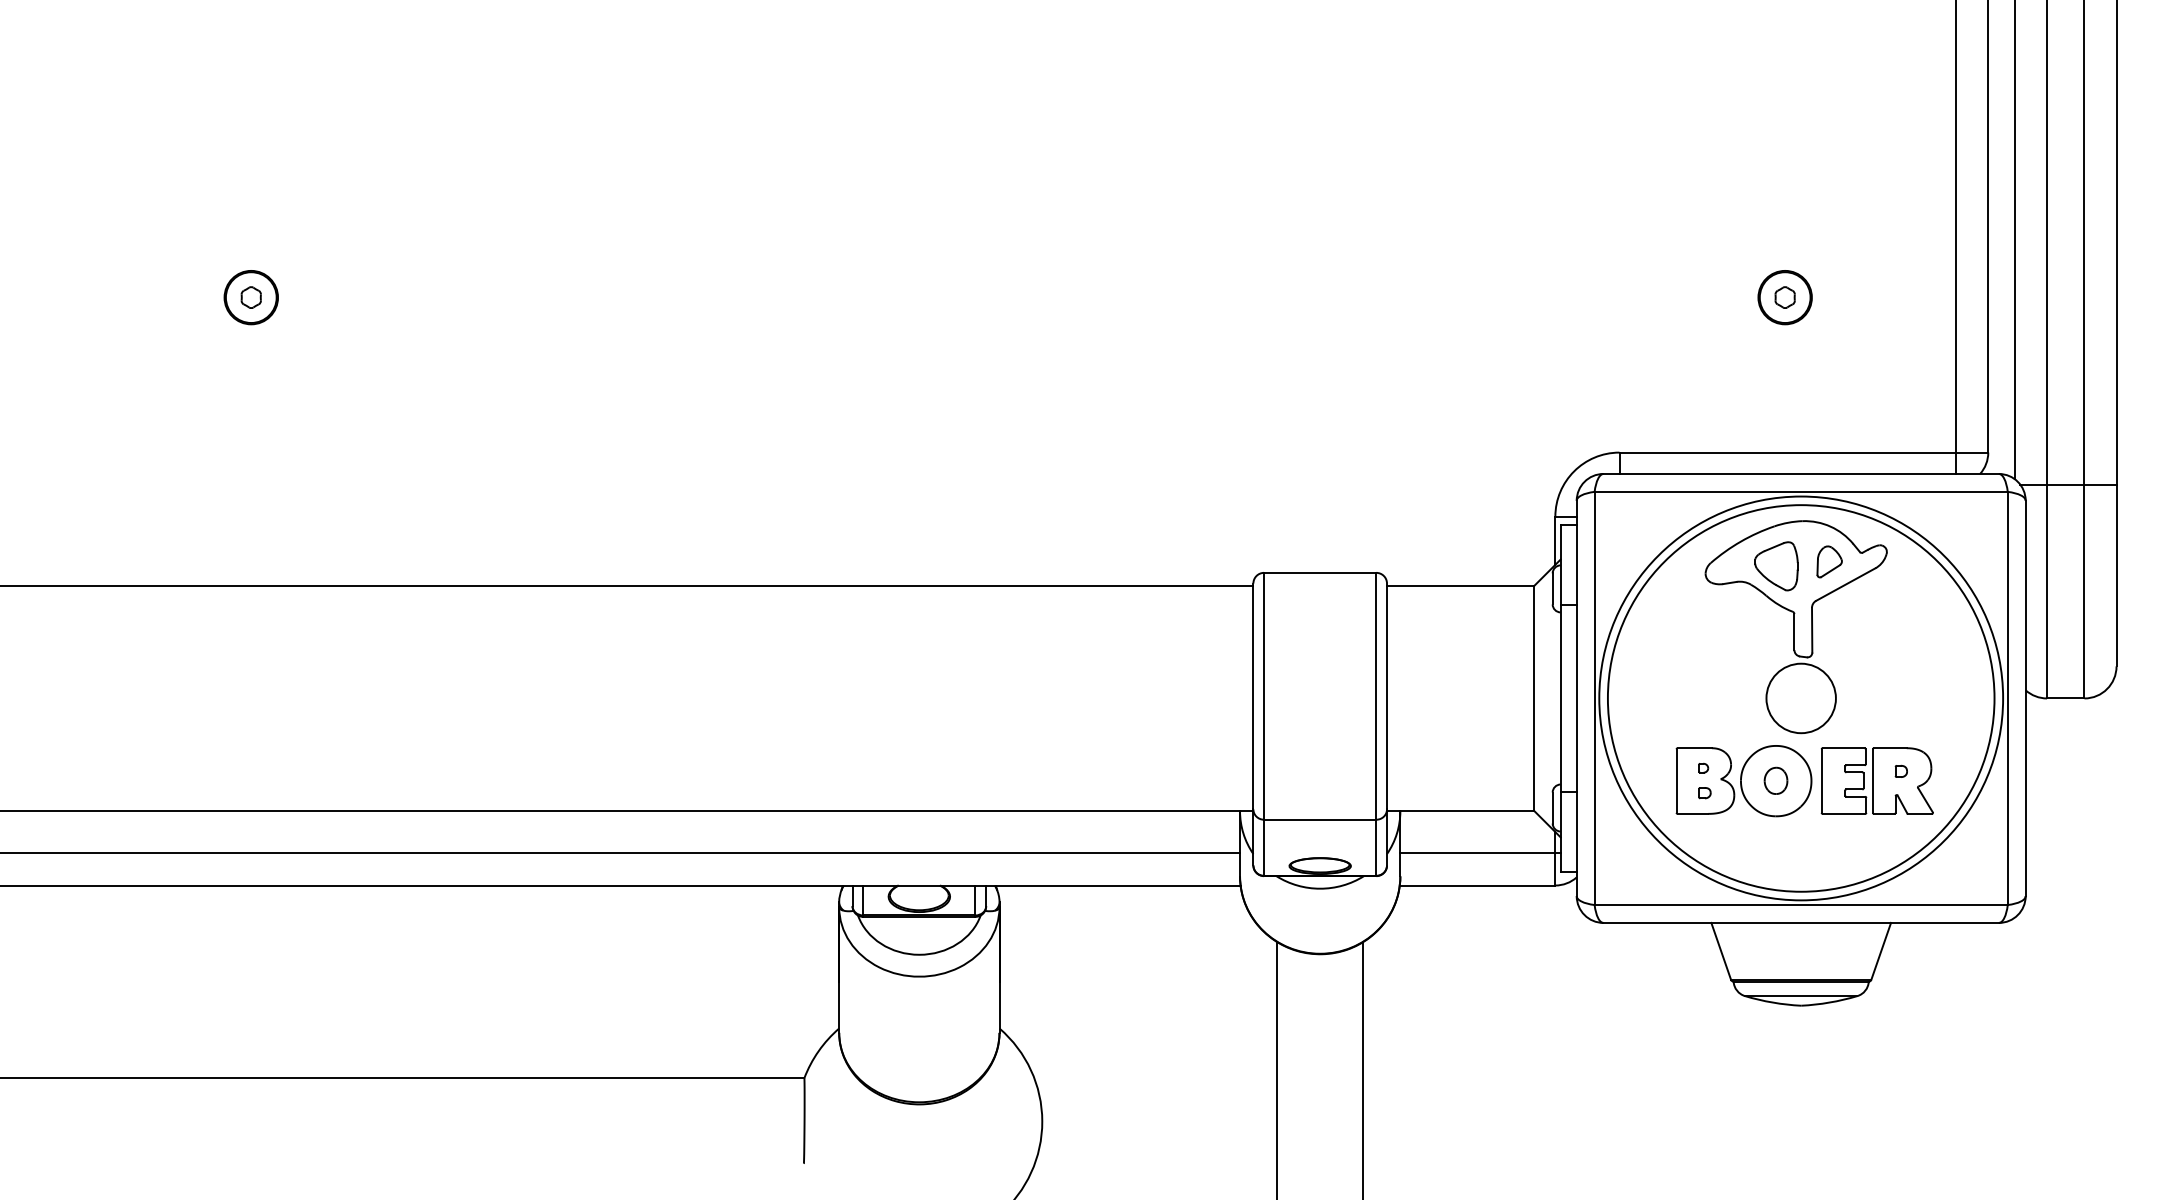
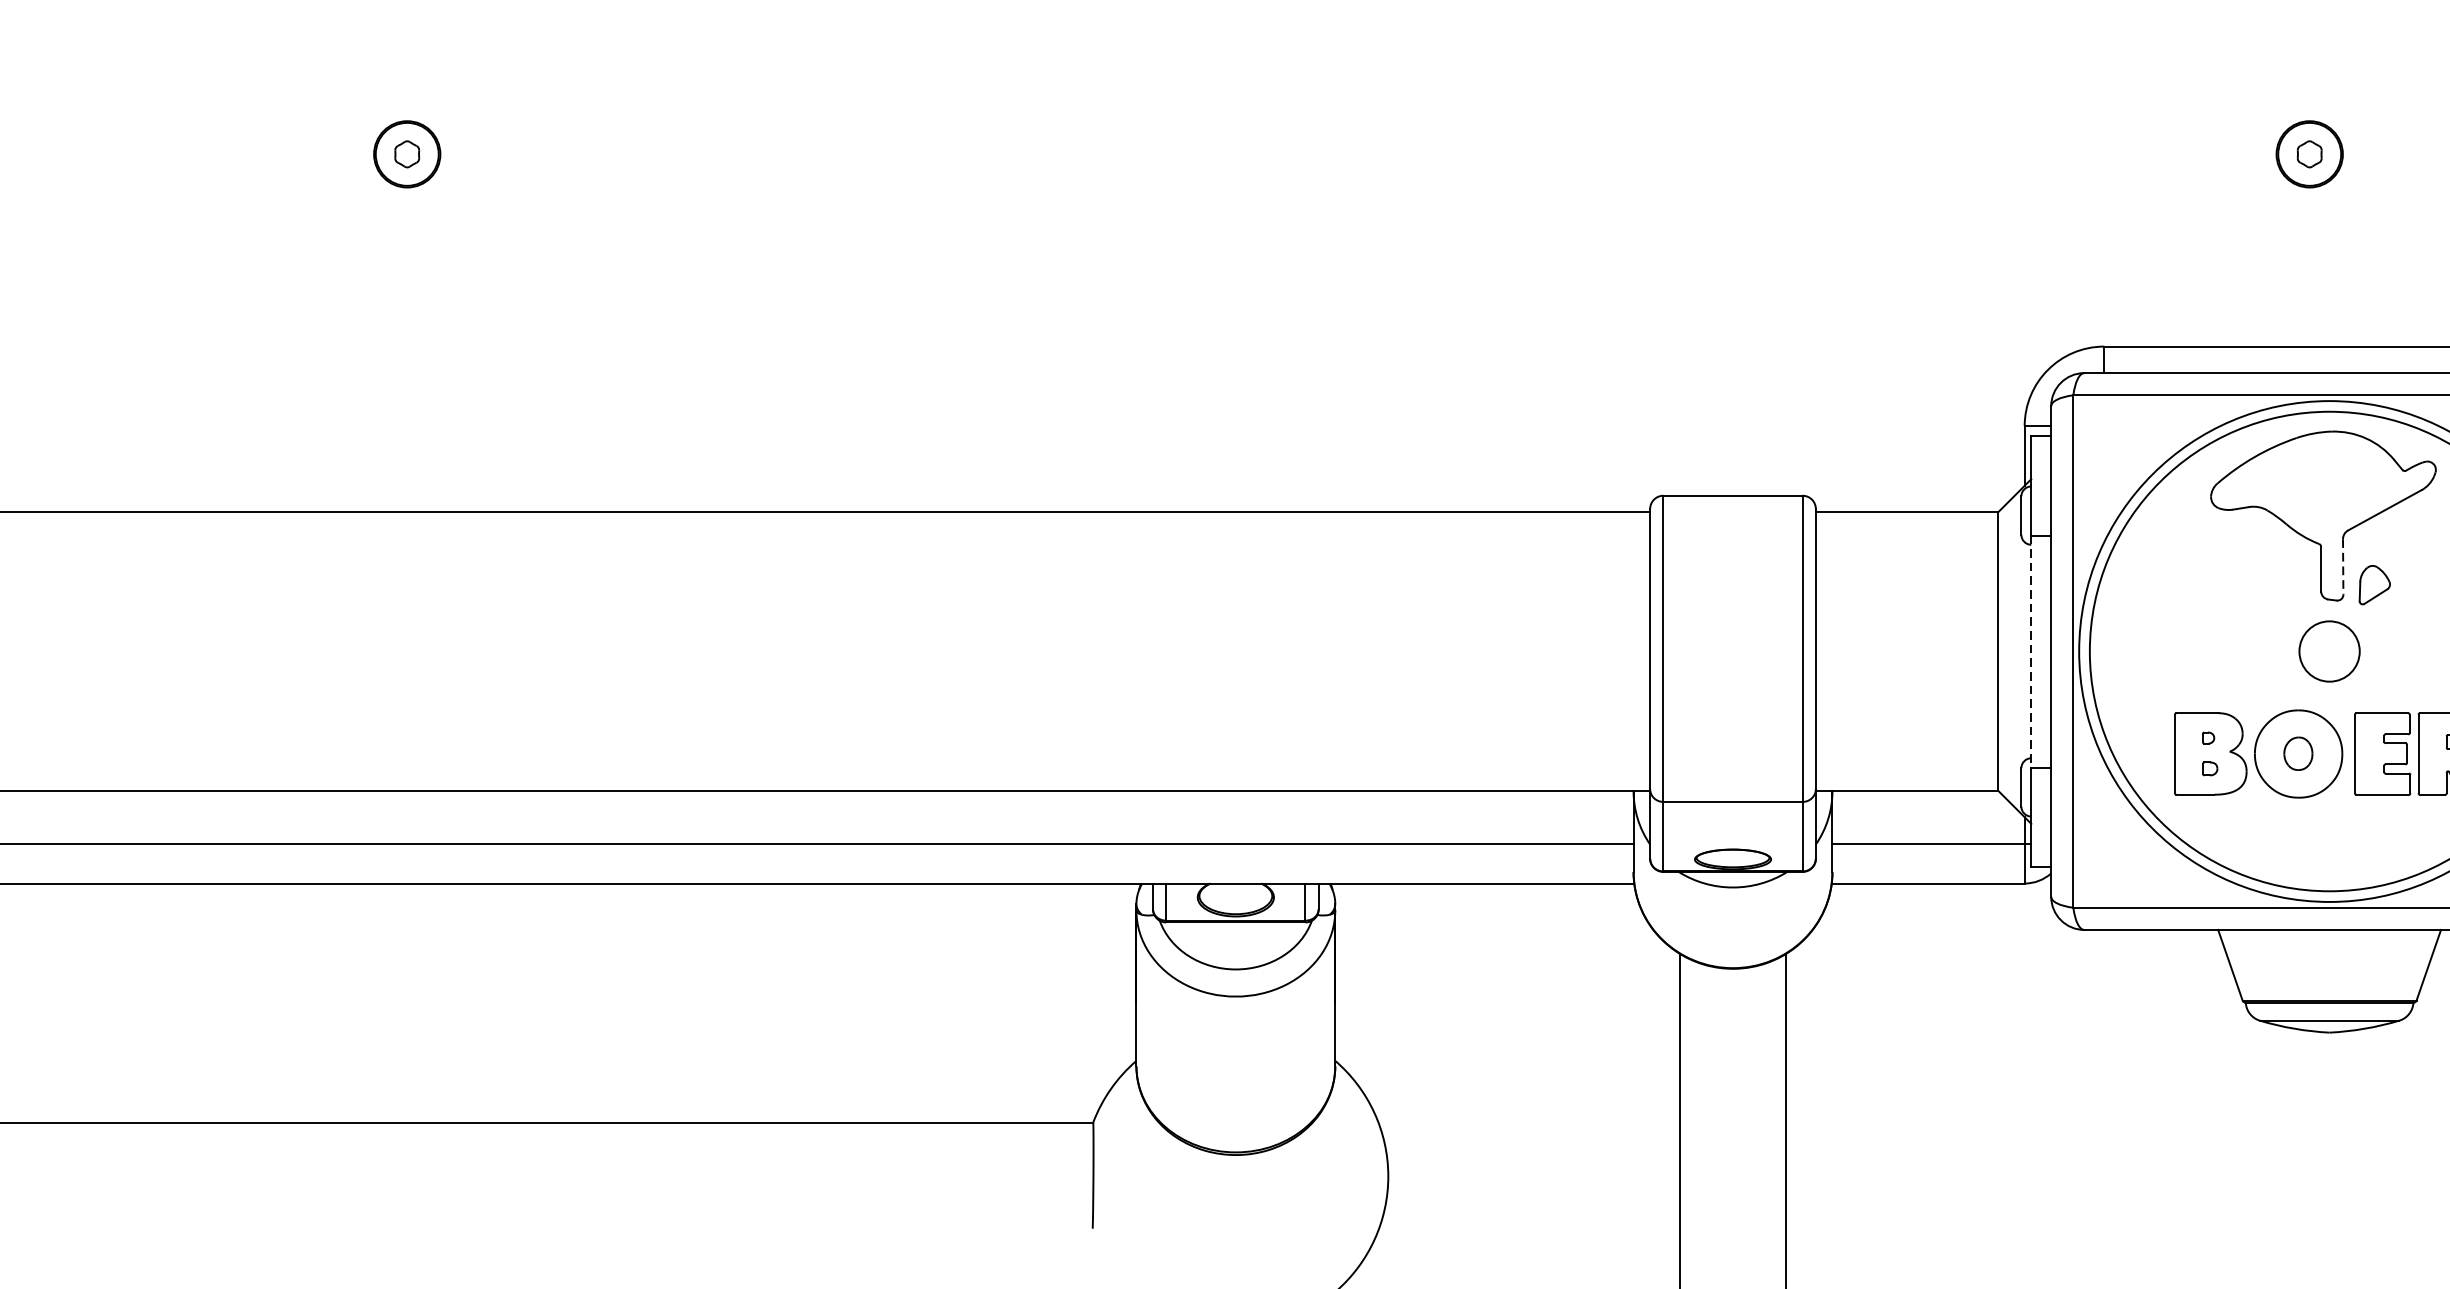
part: (1829, 561) -> (2374, 584), moved
part: (1776, 566) -> (2298, 487), removed
line: (1812, 630) -> (2343, 567), solid -> dashed
line: (1560, 698) -> (2031, 651), solid -> dashed
circle: (1800, 698) -> (2328, 651), size x0.7

